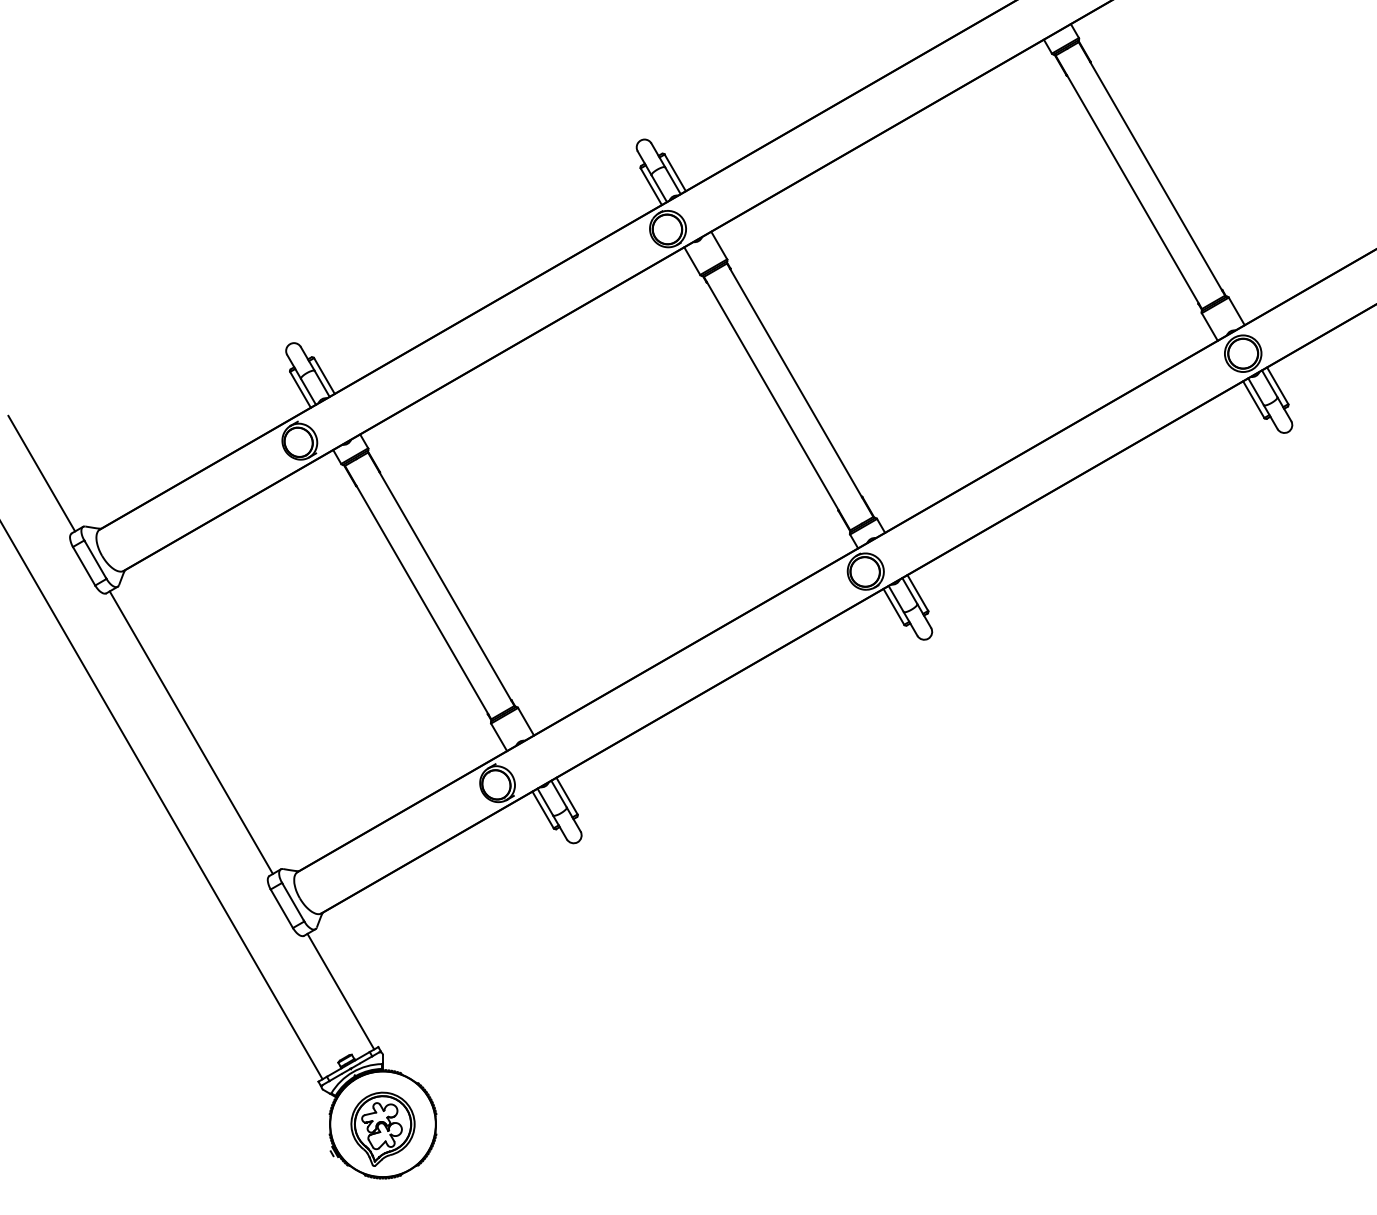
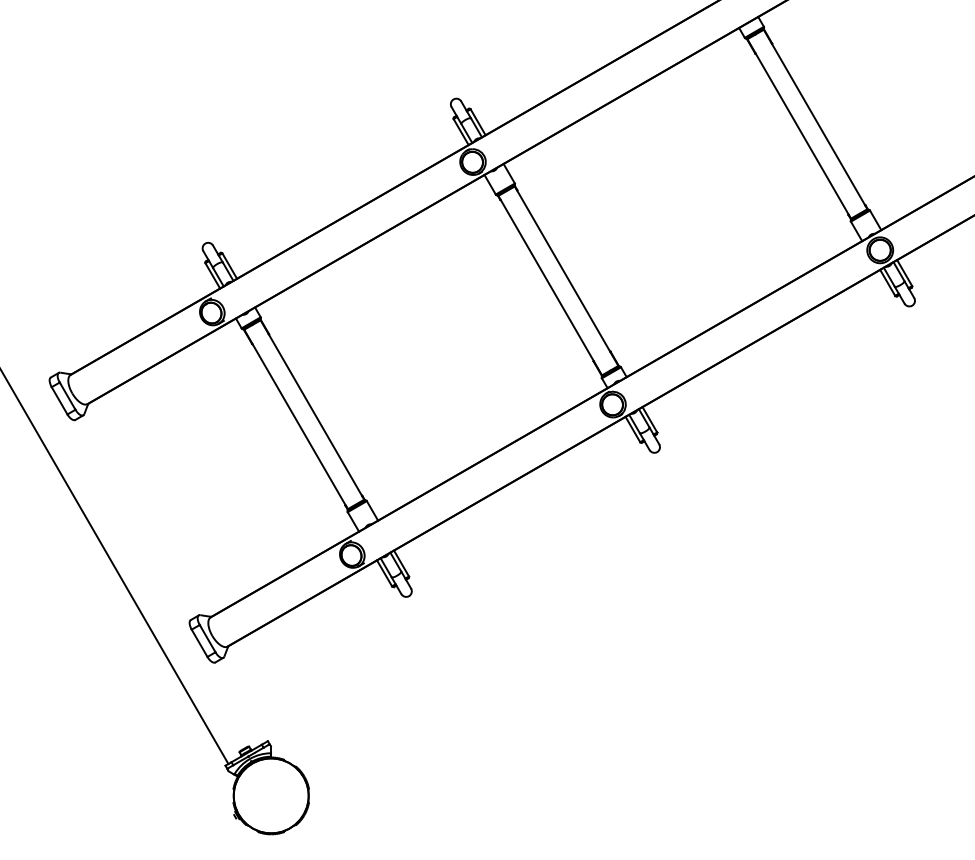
line: (41, 473) -> (29, 335), removed
line: (190, 732) -> (134, 518), removed
line: (340, 991) -> (241, 701), removed
part: (382, 1128) -> (270, 798), removed

